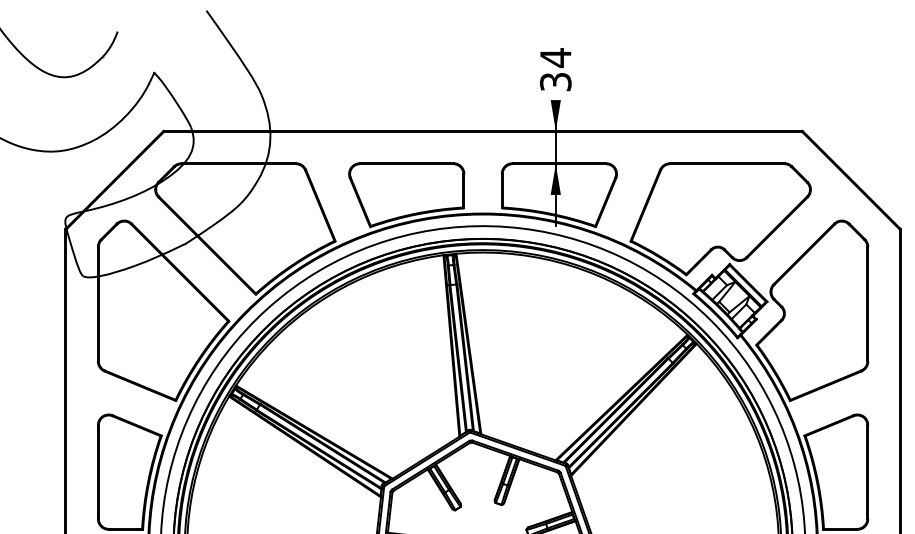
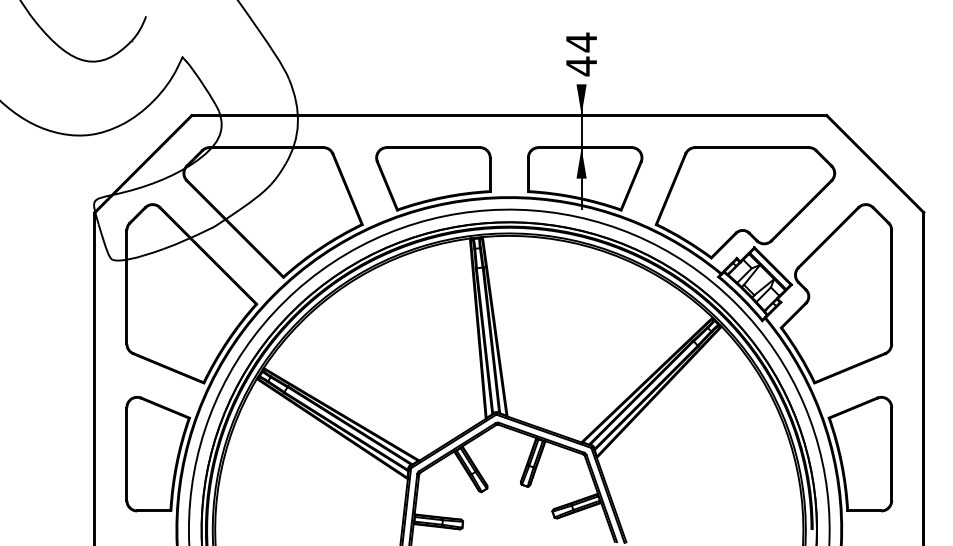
text: (555, 82) -> (581, 66), 34 -> 44

